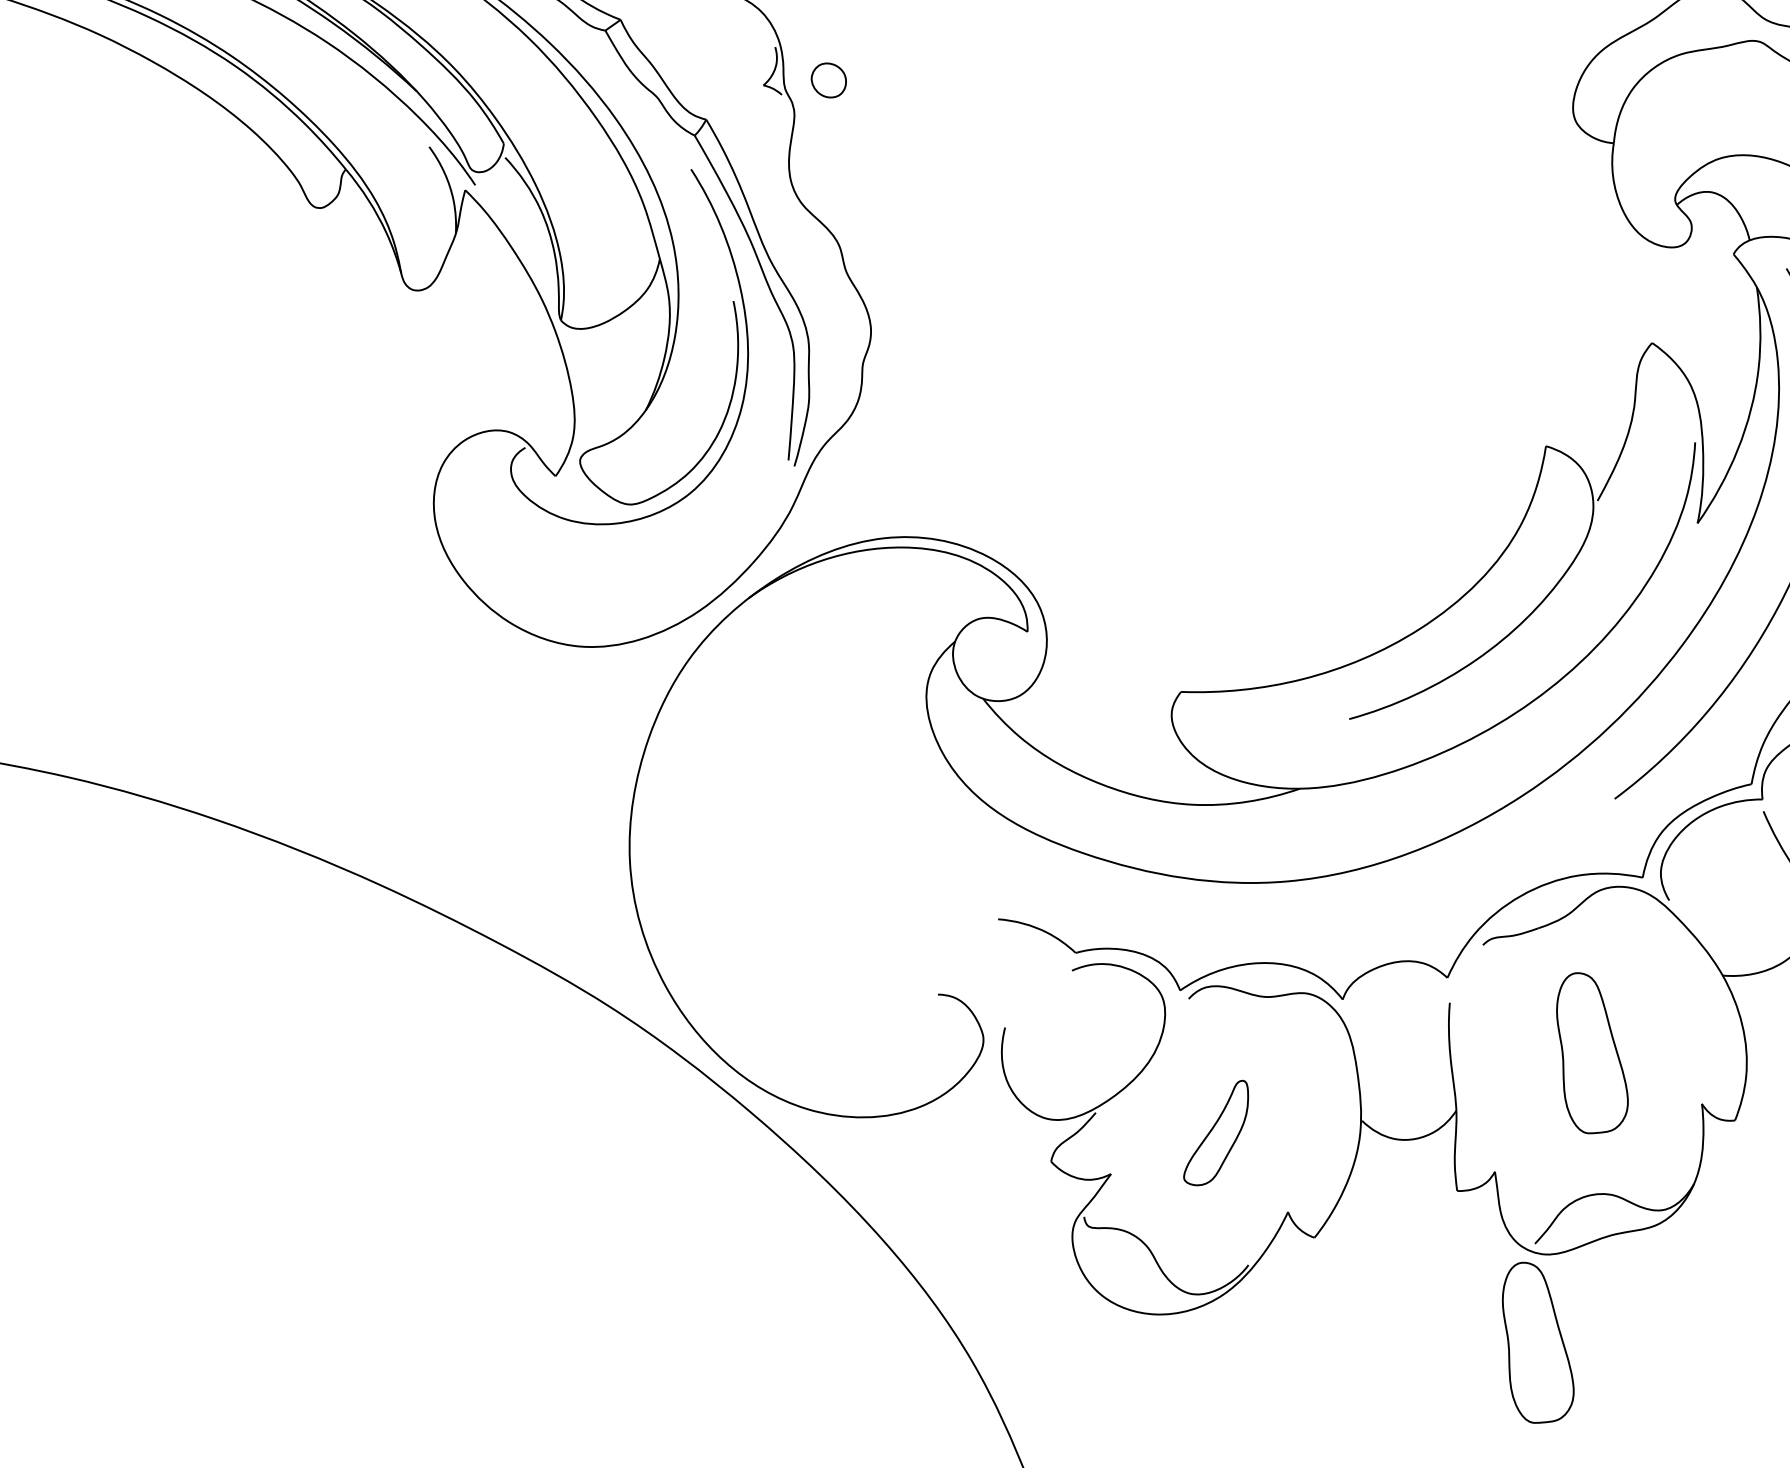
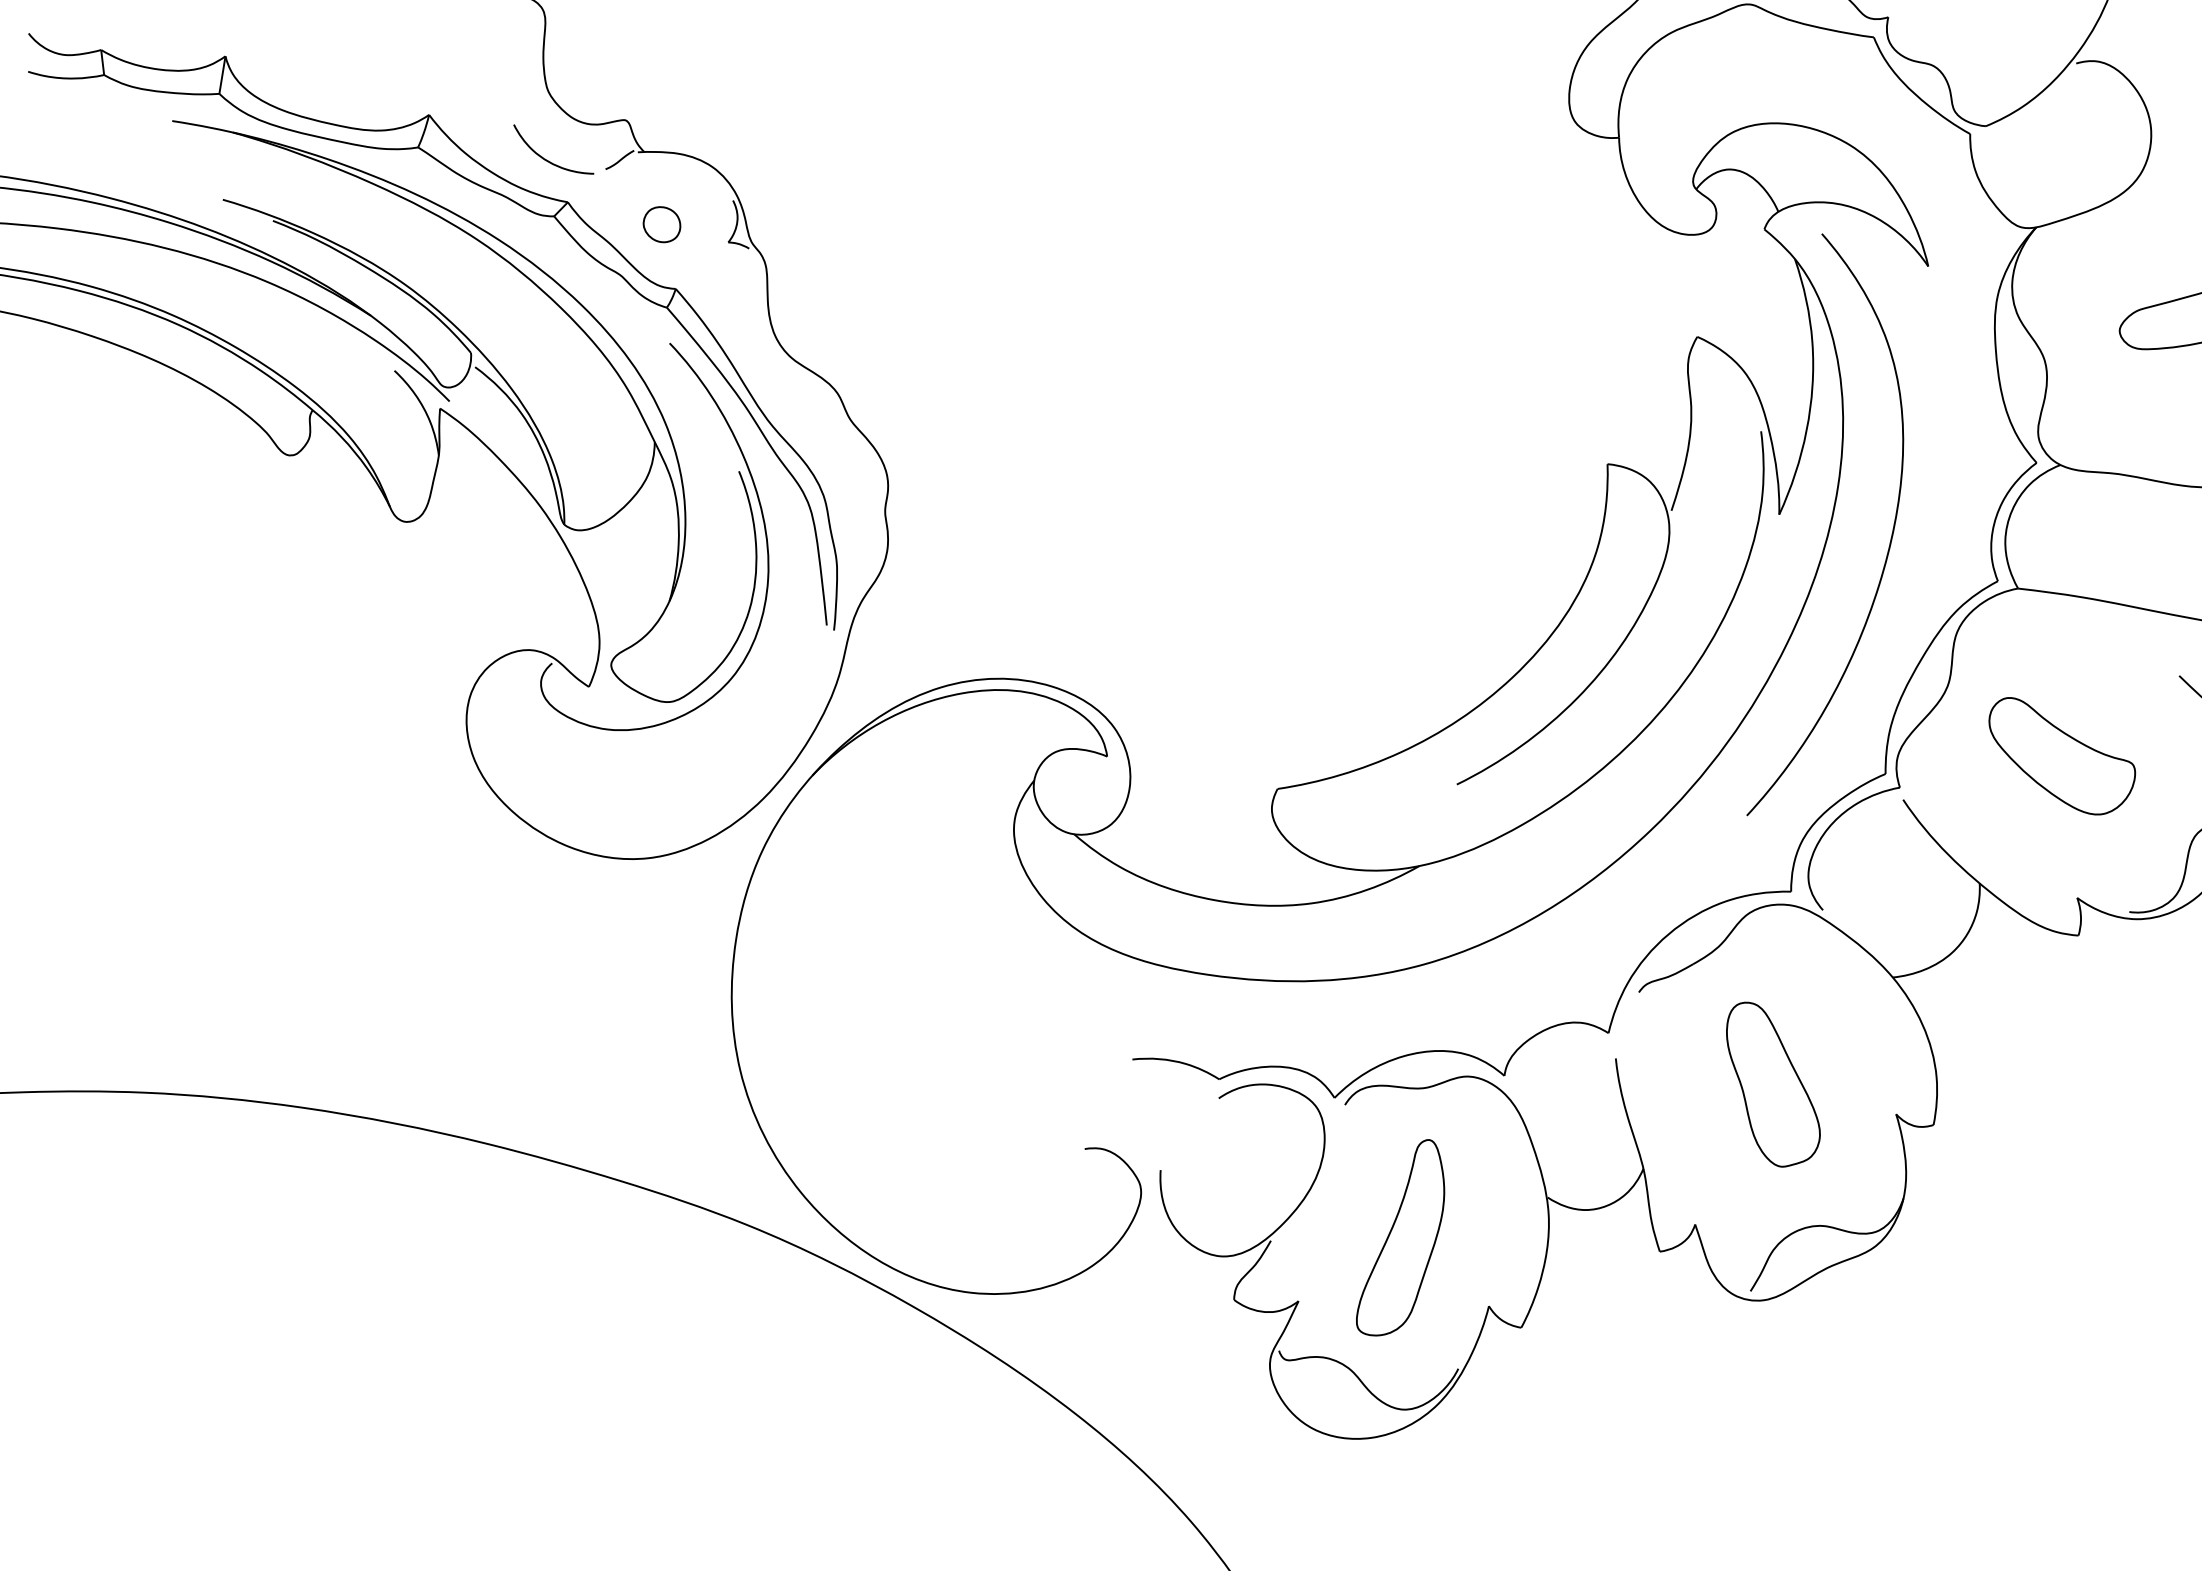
part: (828, 80) -> (661, 224), moved
part: (1217, 1132) -> (1400, 1237), size x1.67
part: (1538, 1344) -> (1773, 1394), removed

